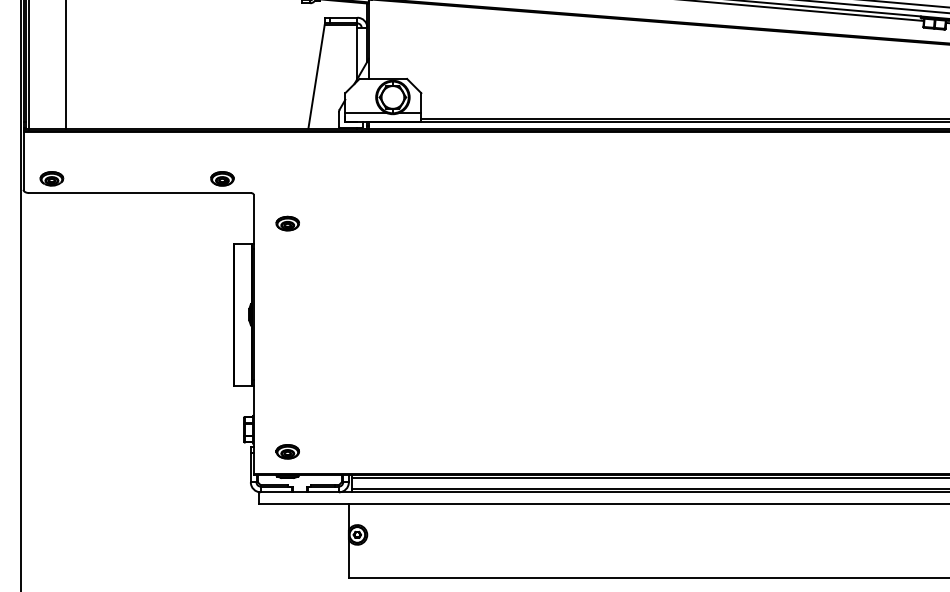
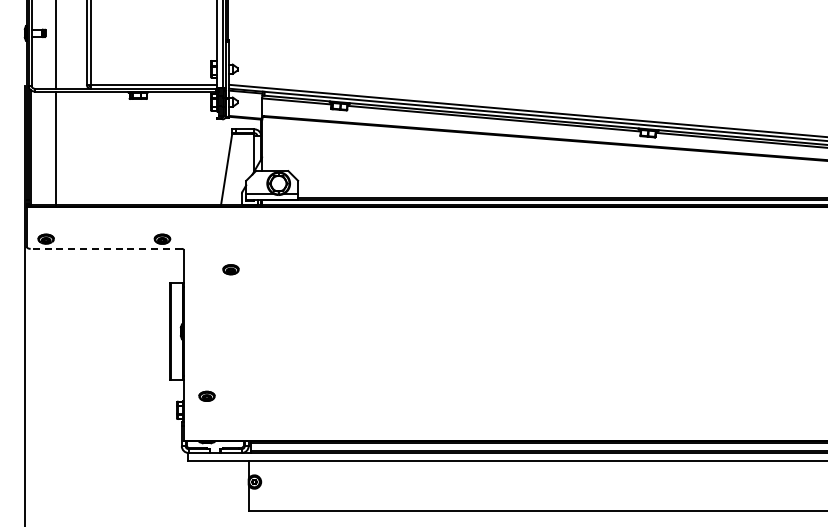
line: (140, 192) -> (106, 248), solid -> dashed
part: (287, 223) -> (230, 269), moved
part: (287, 450) -> (206, 395), moved

